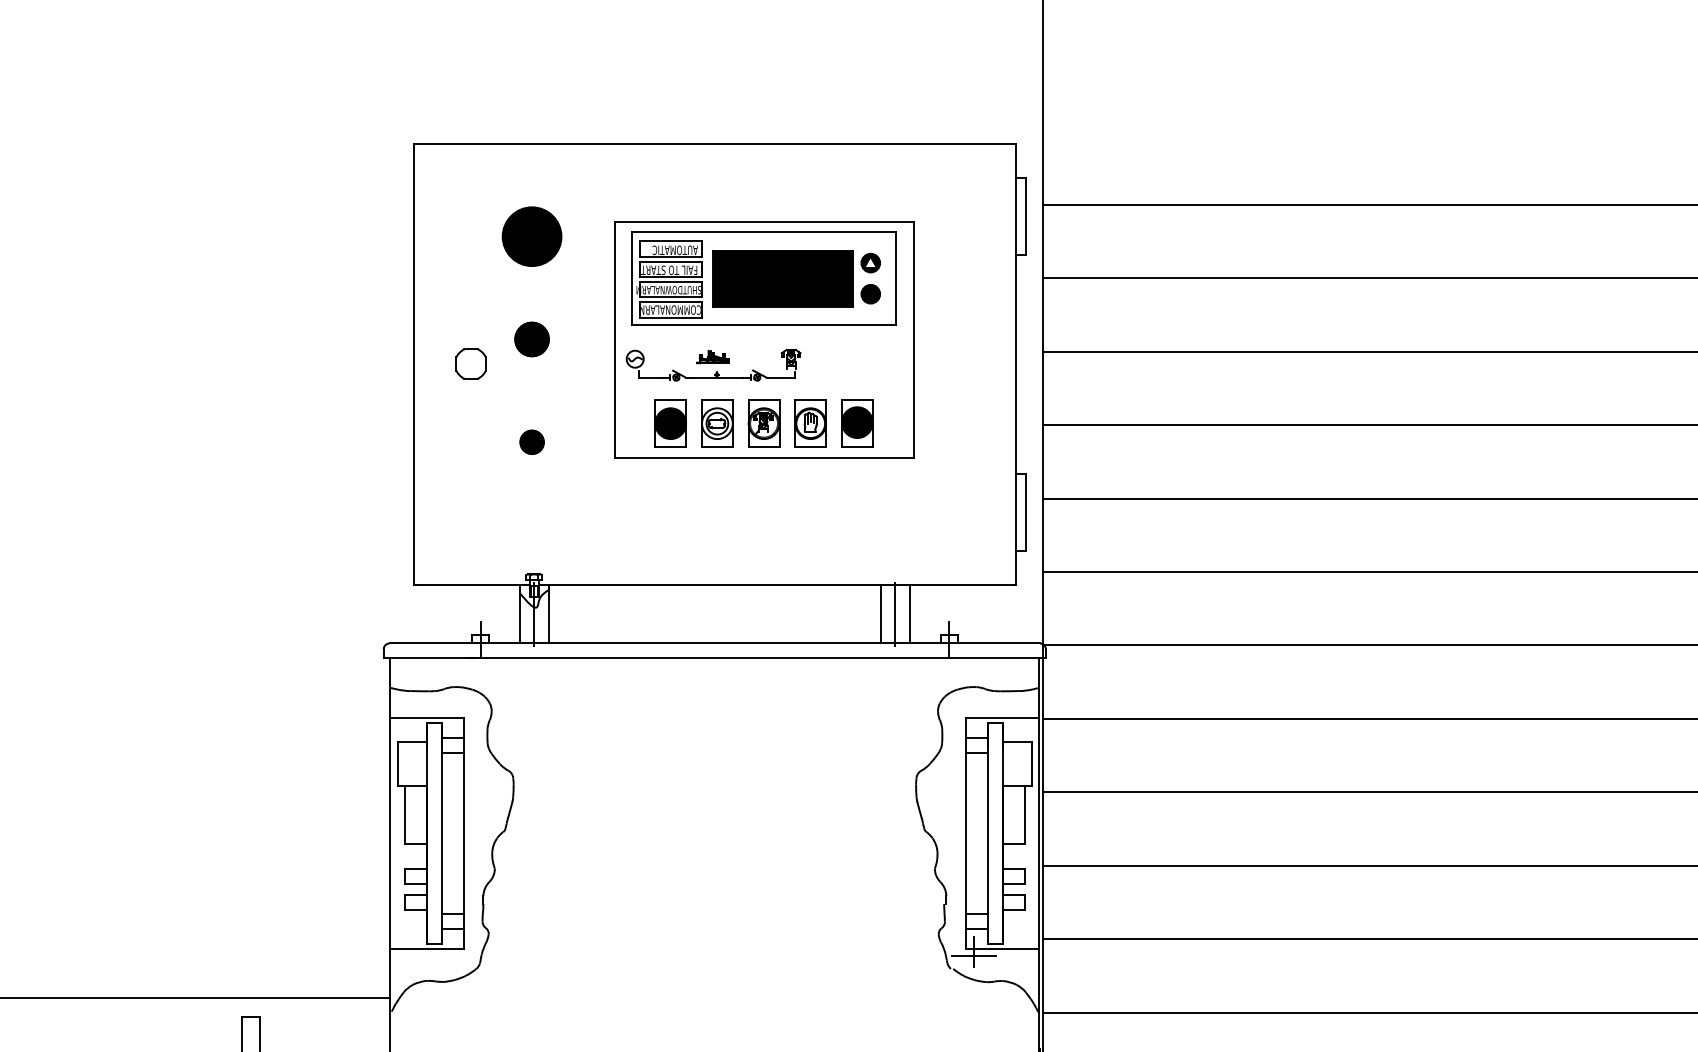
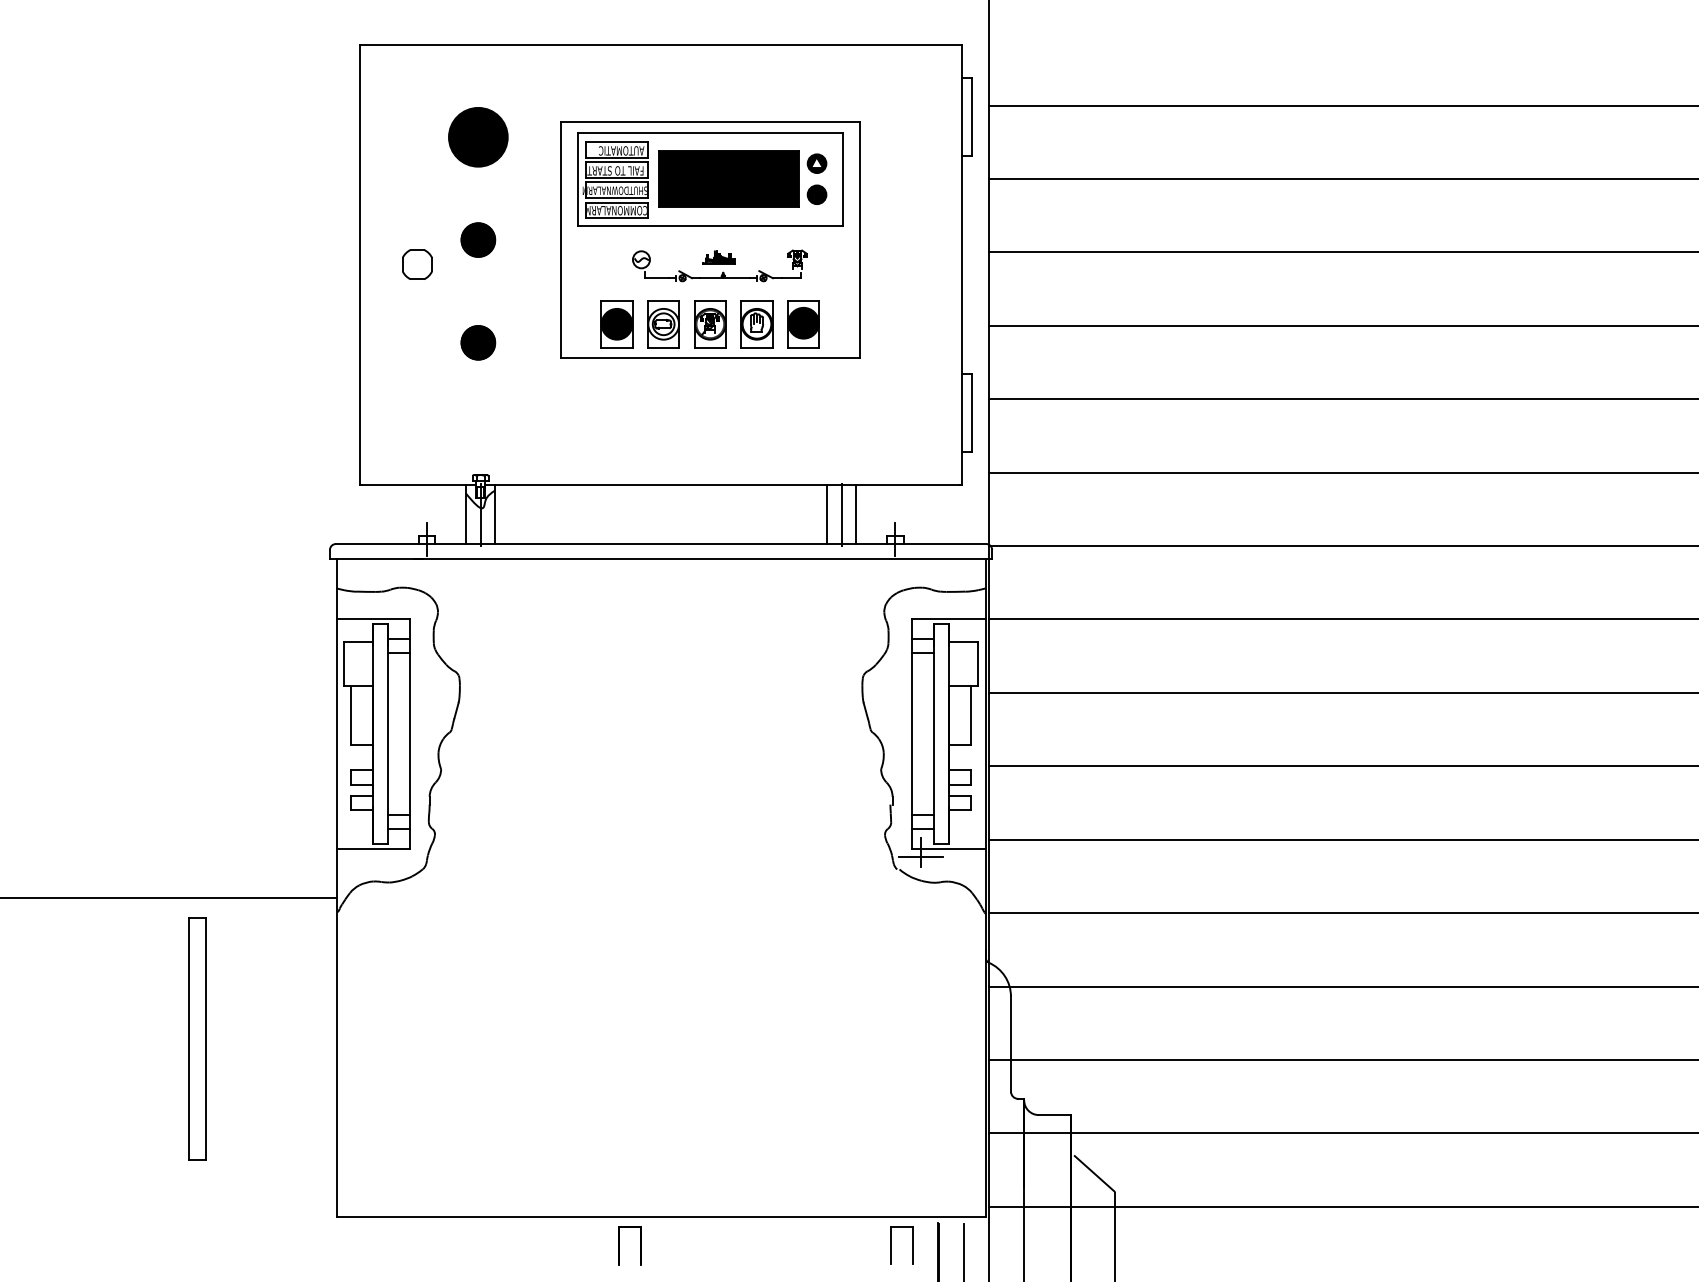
part: (713, 364) -> (719, 265), moved
part: (532, 441) -> (478, 342), size x1.43

